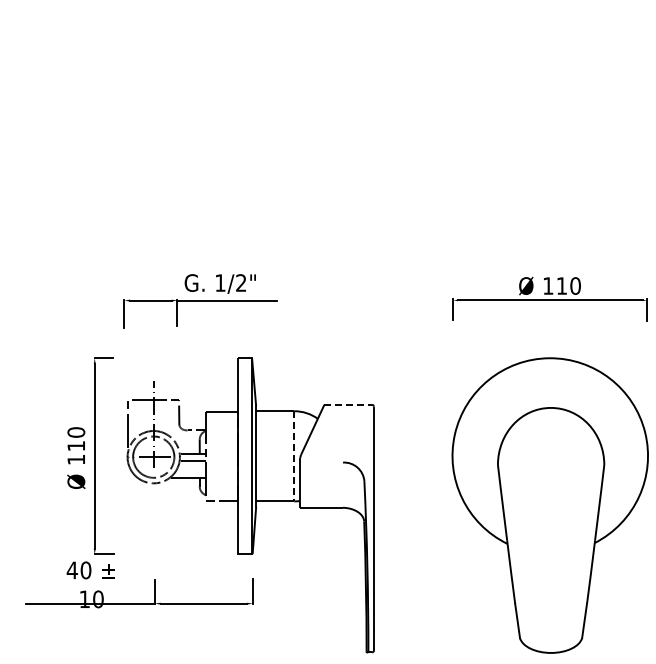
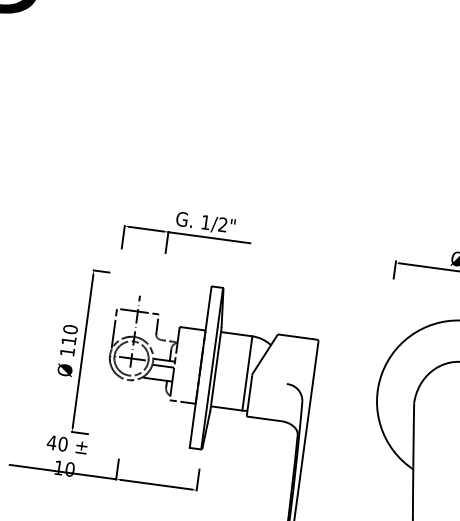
line: (348, 404) -> (297, 336), dashed -> solid
line: (294, 456) -> (247, 373), dashed -> solid

